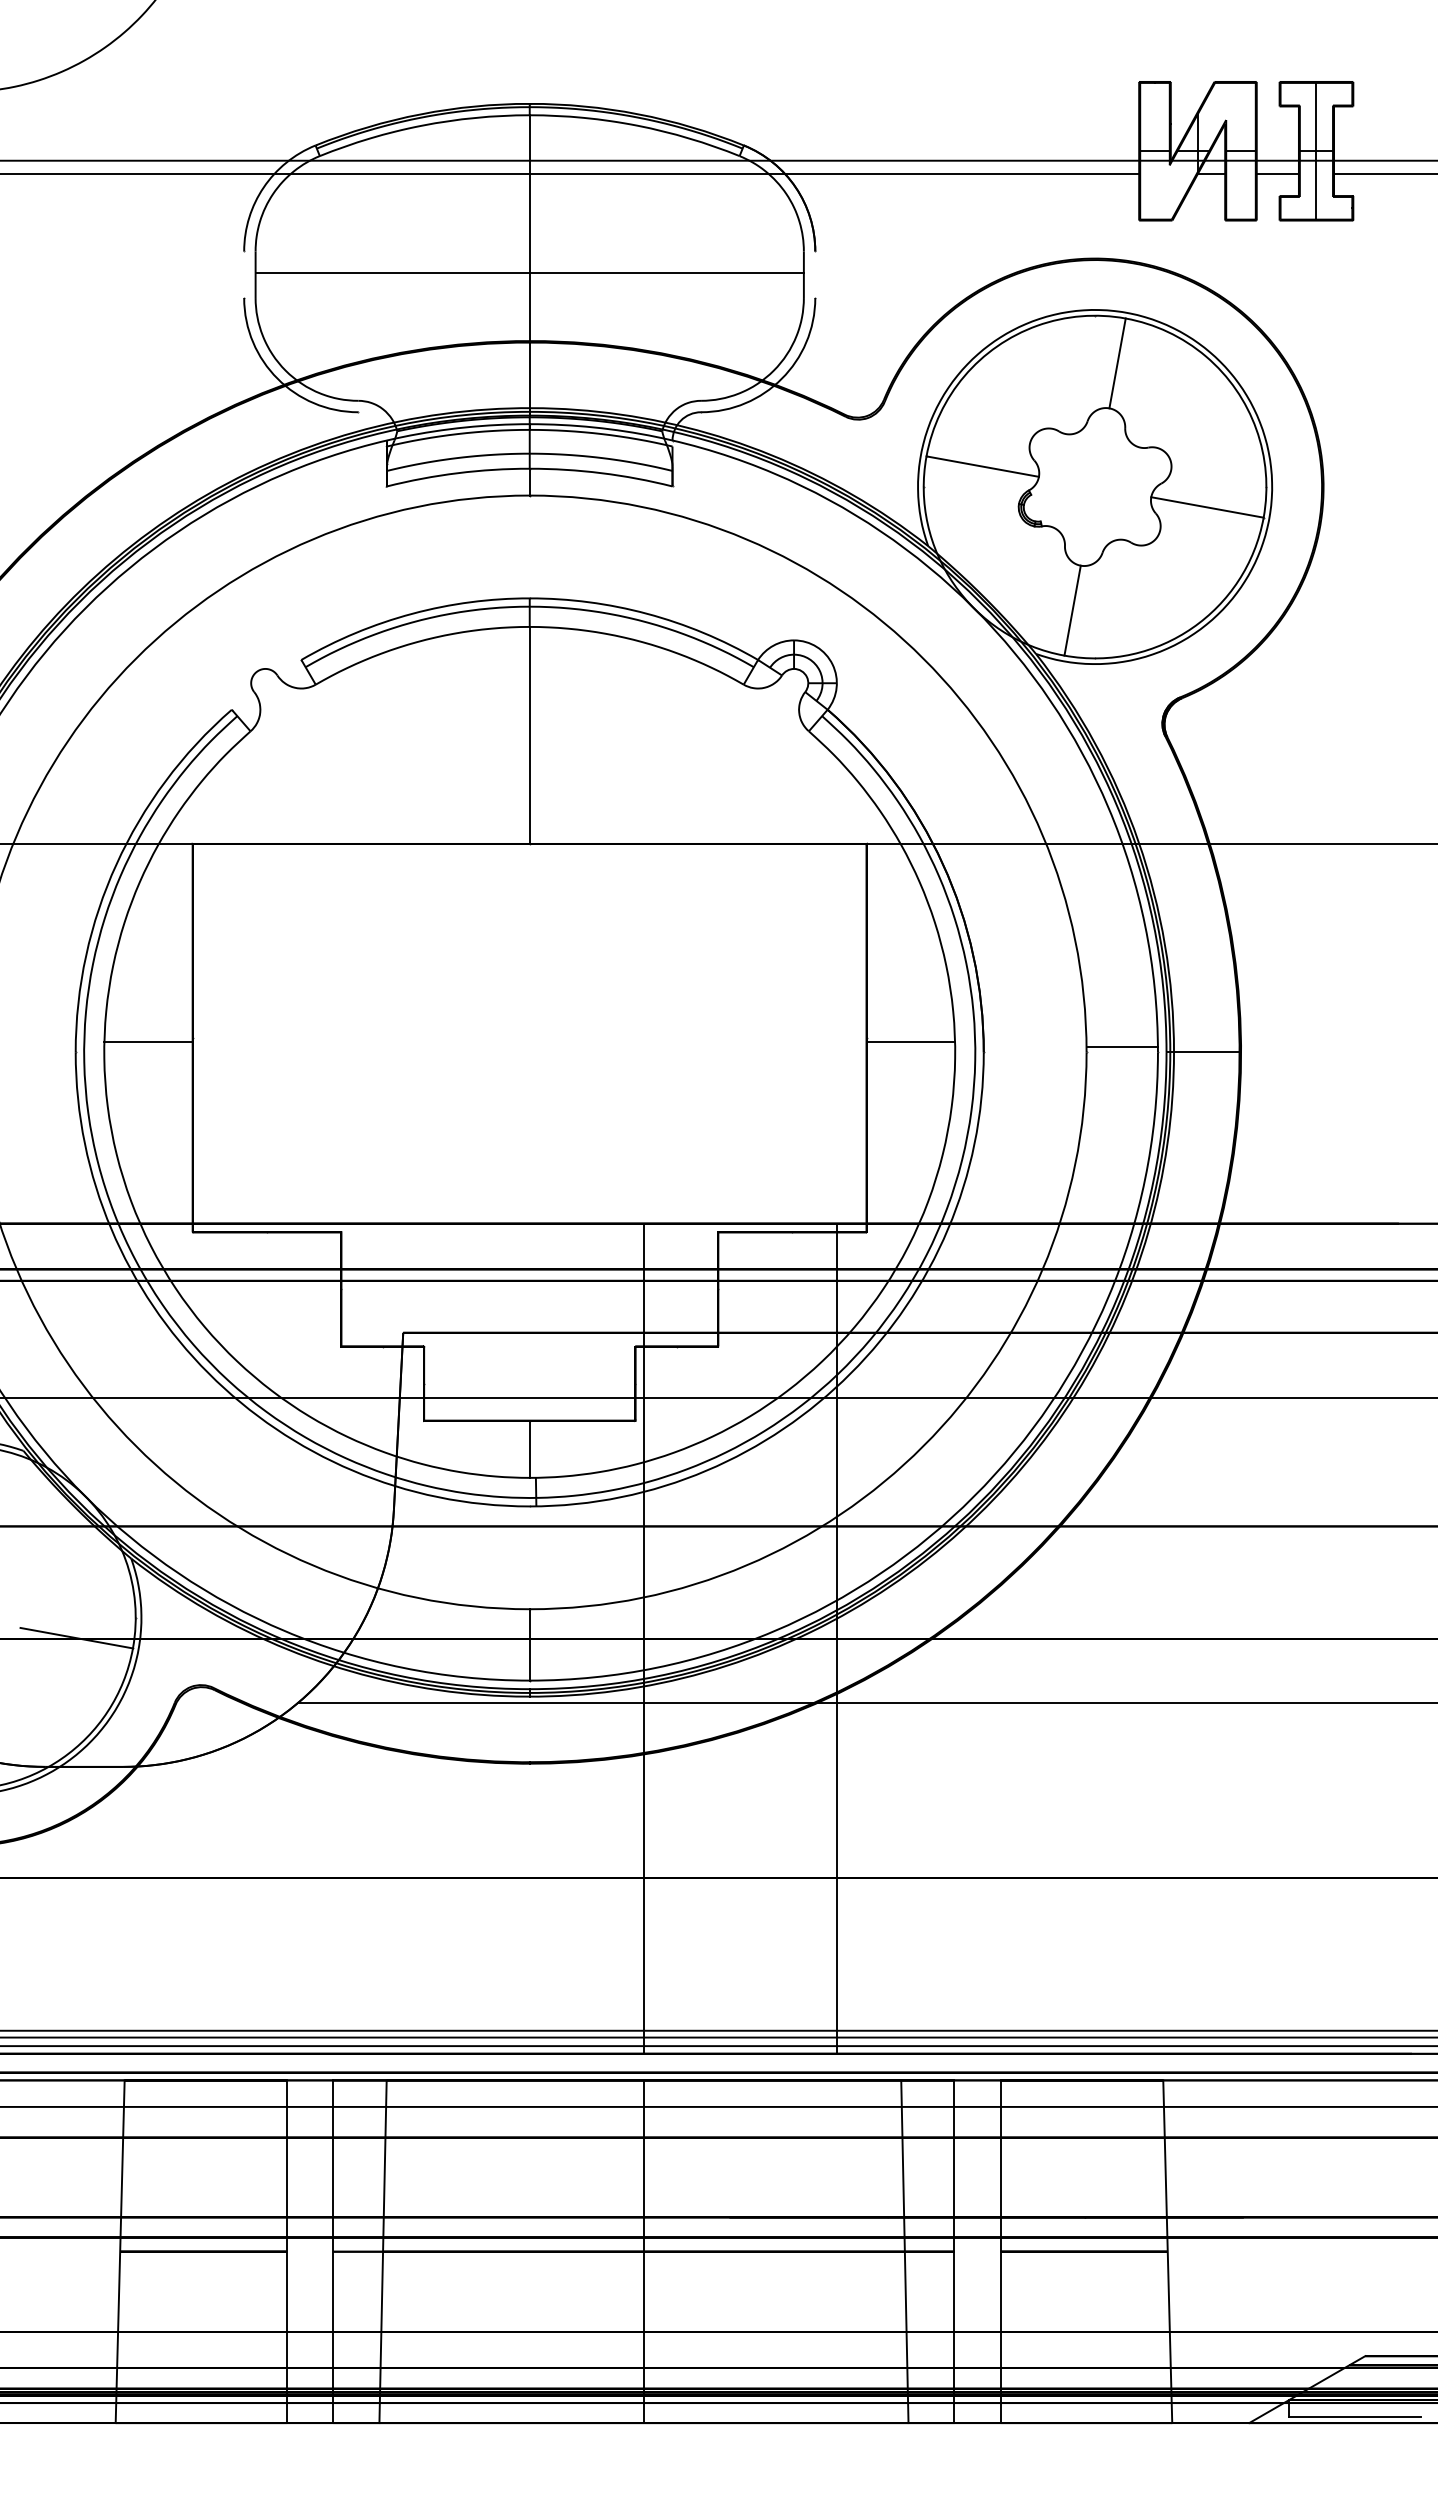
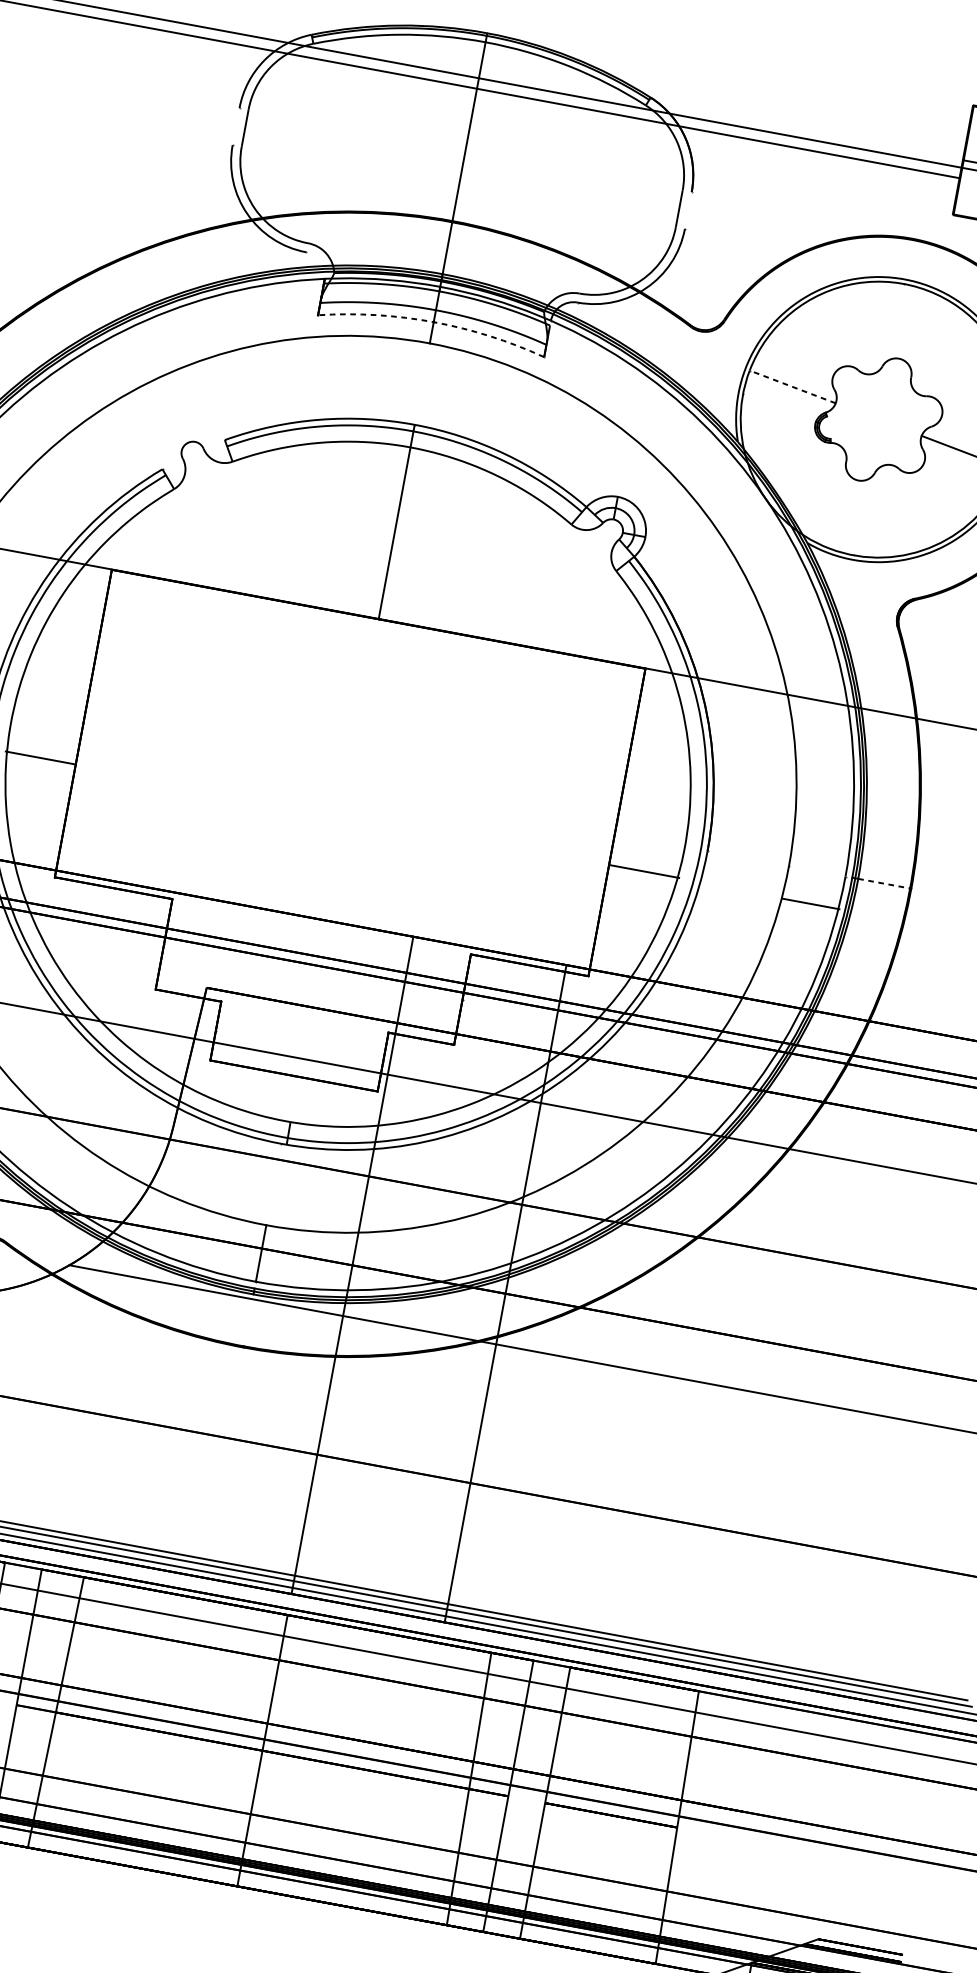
line: (529, 273) -> (462, 167), removed
line: (1117, 363) -> (914, 325), removed
line: (982, 466) -> (792, 386), solid -> dashed
arc: (529, 468) -> (433, 321), solid -> dashed
line: (1072, 610) -> (842, 514), removed
line: (148, 1041) -> (40, 757), moved
line: (910, 1041) -> (643, 871), moved
line: (1121, 1046) -> (810, 903), moved
line: (1206, 1052) -> (883, 883), solid -> dashed
line: (529, 1448) -> (289, 1097), removed

